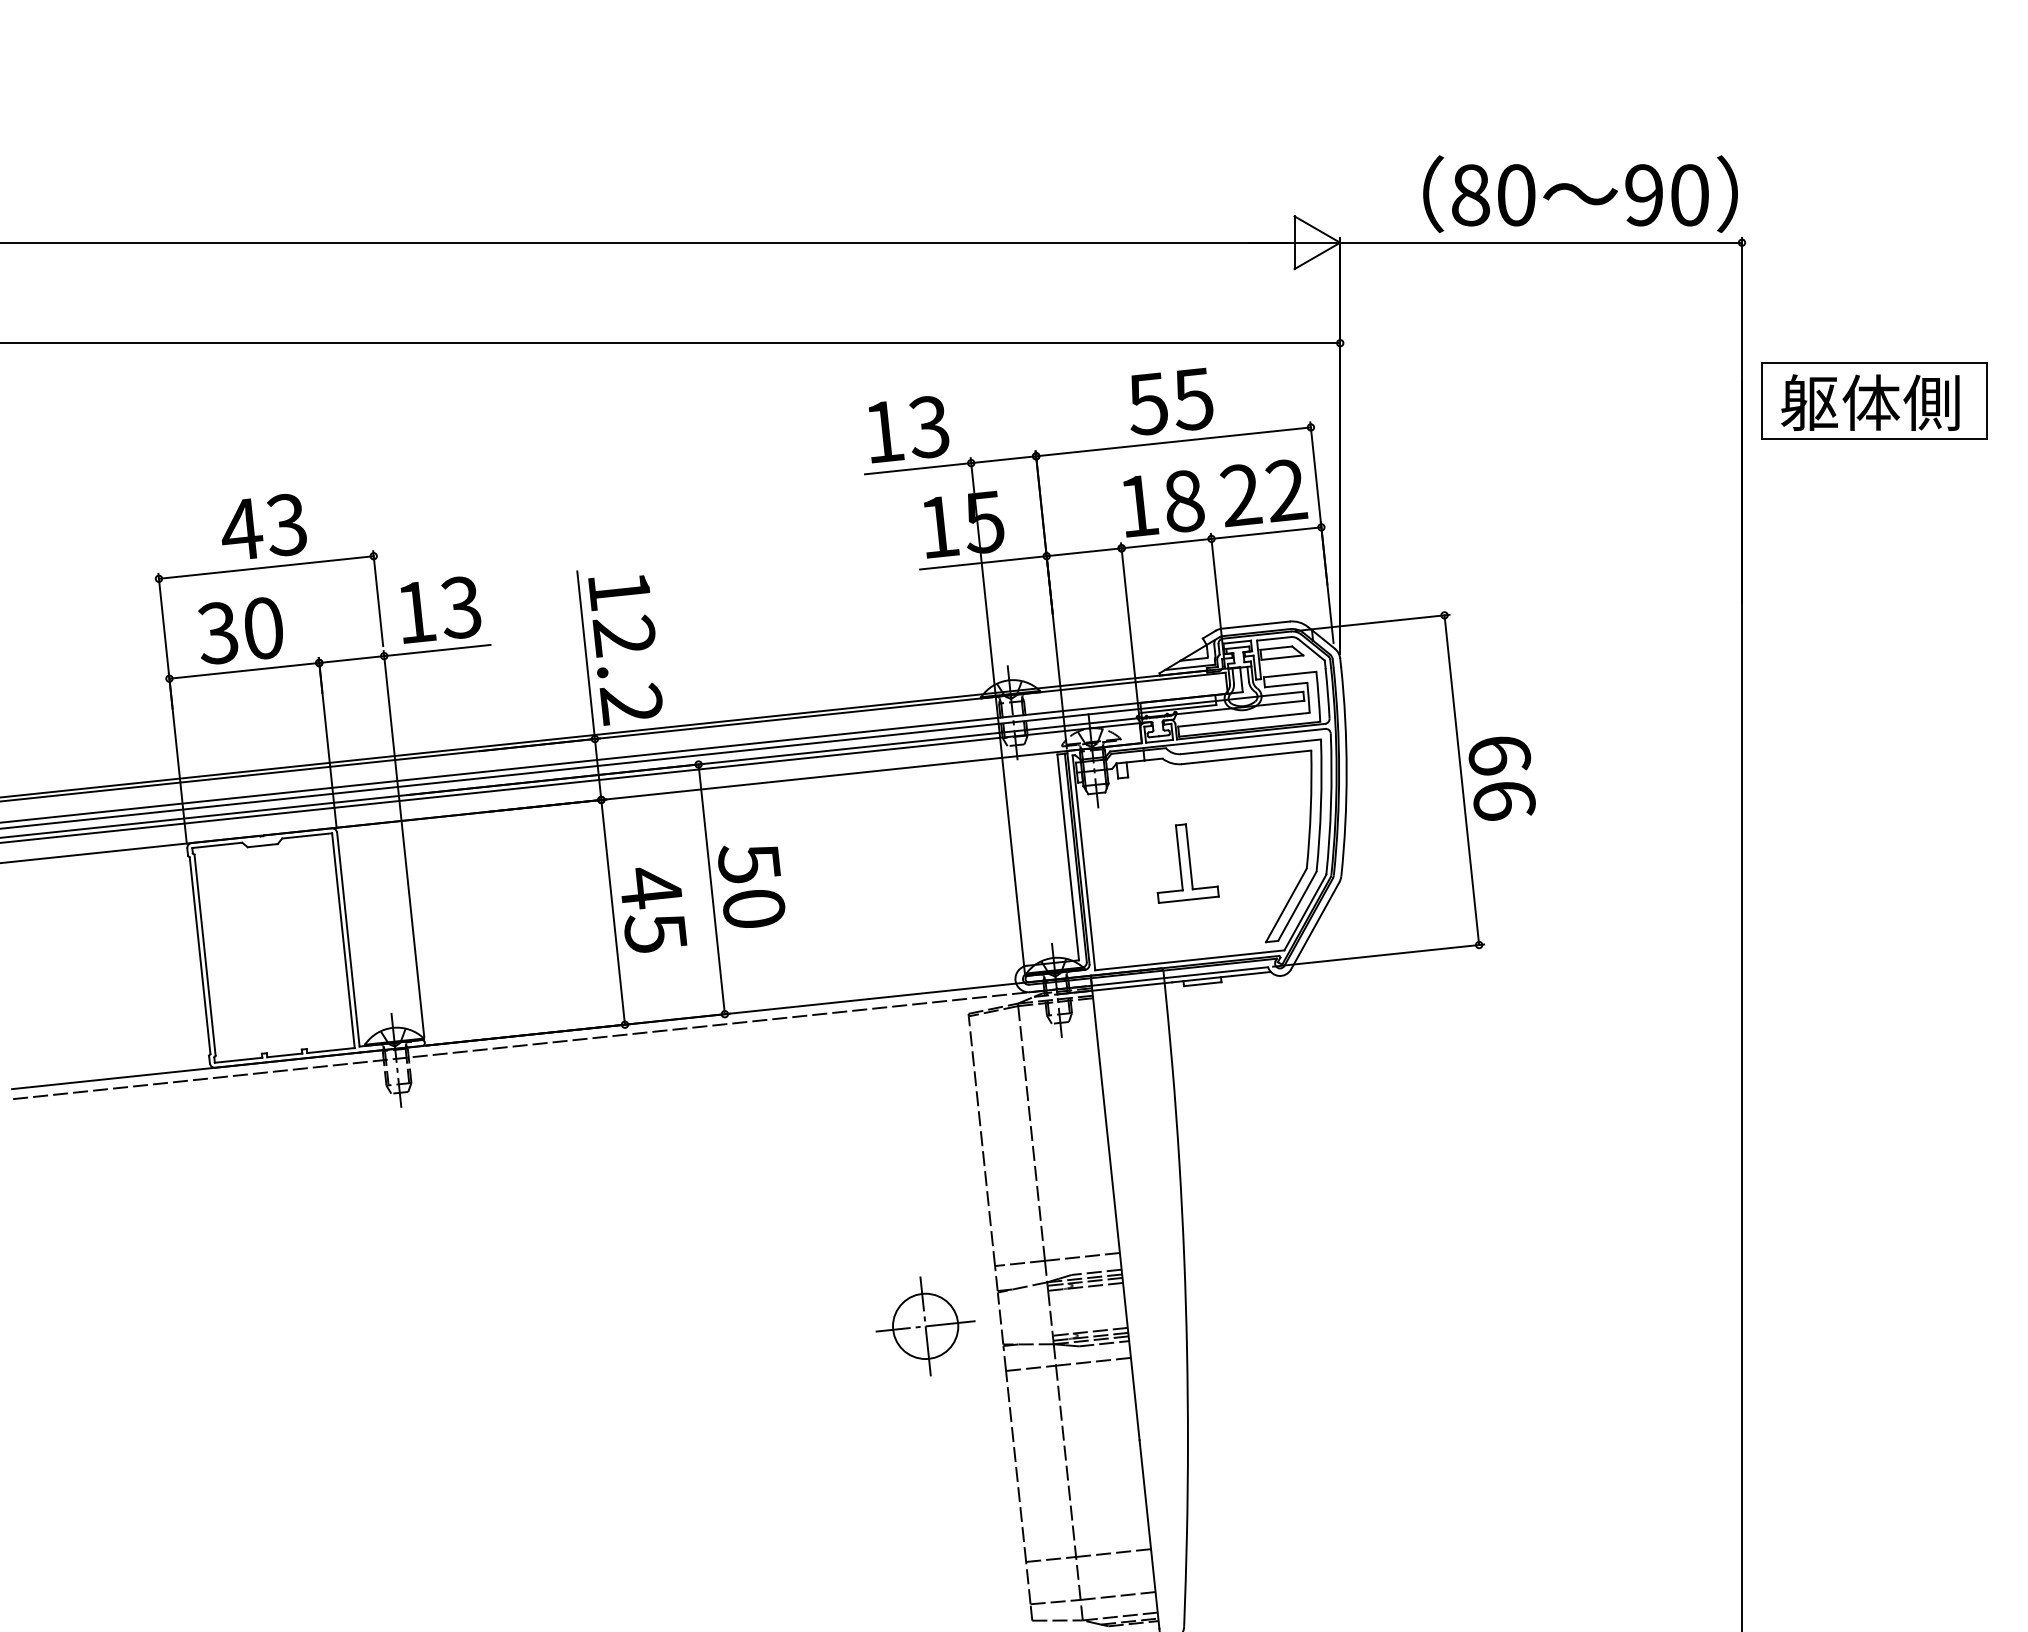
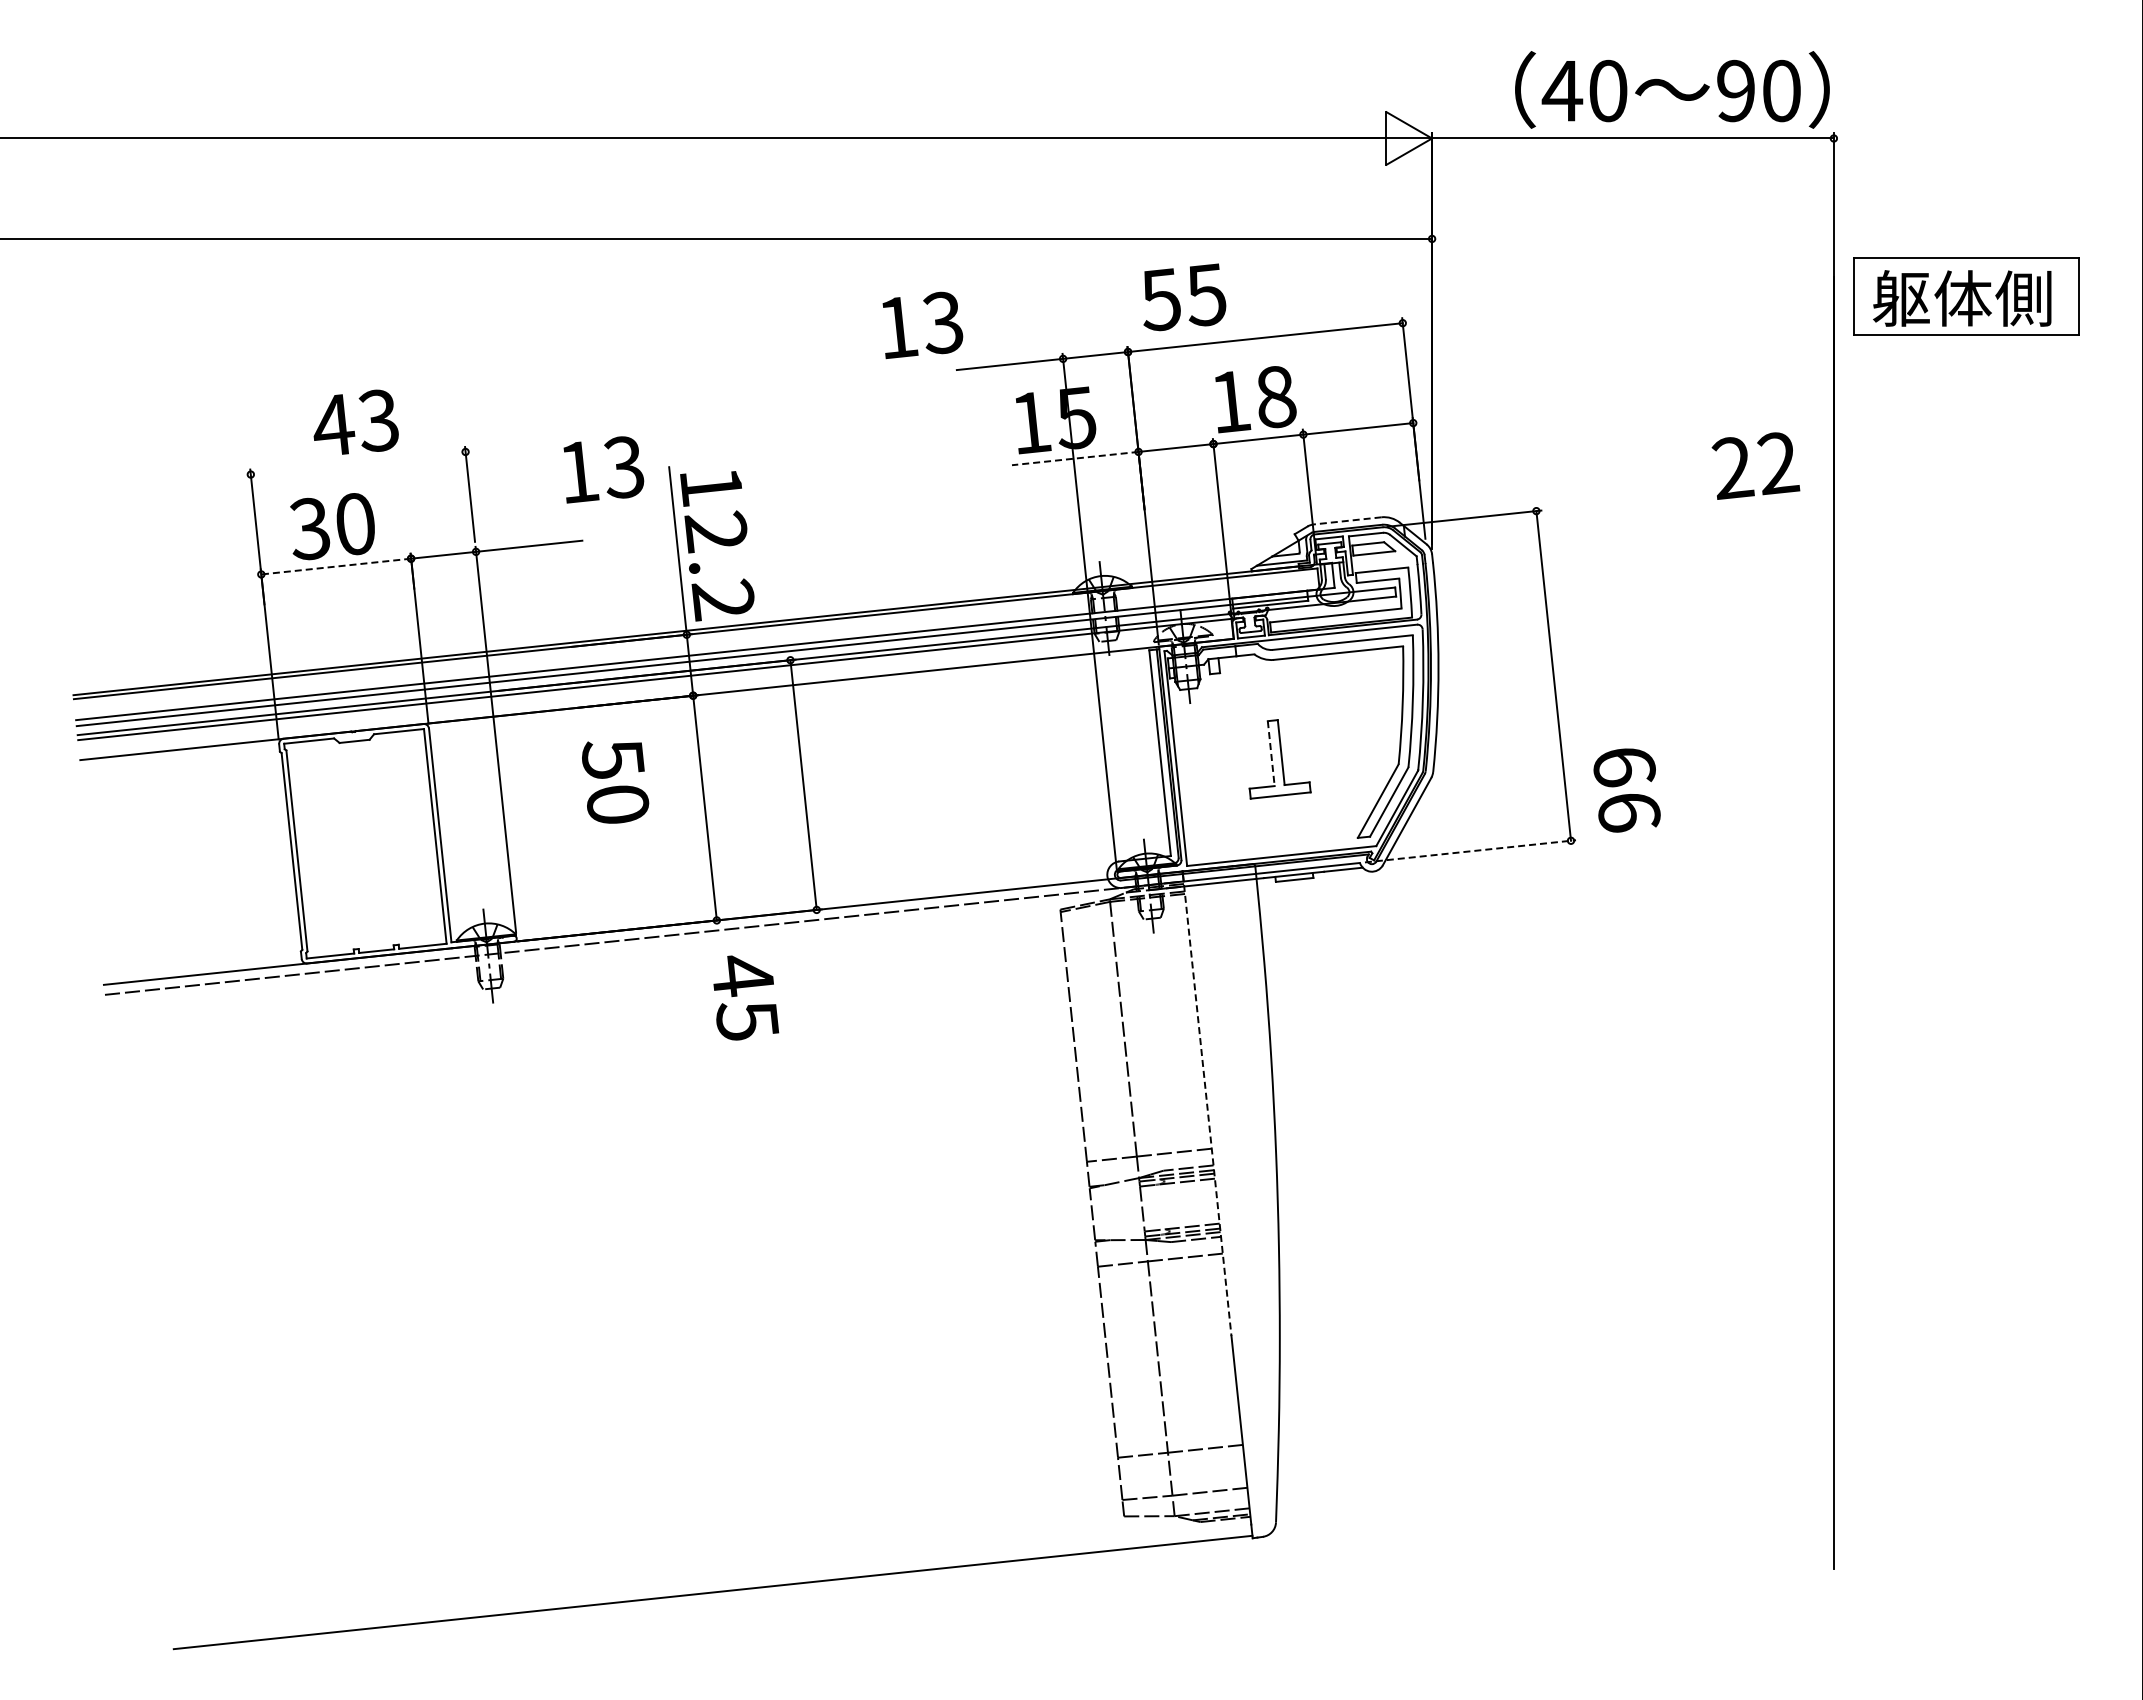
text: (1470, 195) -> (1562, 91), 80 -> 40
text: (1171, 401) -> (1184, 297), moved
text: (908, 429) -> (922, 325), moved
text: (1263, 492) -> (1755, 465), moved
line: (983, 562) -> (1075, 458), solid -> dashed
line: (265, 566) -> (357, 462), removed
text: (440, 609) -> (603, 469), moved
line: (1255, 624) -> (1347, 520), solid -> dashed
line: (243, 670) -> (335, 566), solid -> dashed
text: (1501, 778) -> (1626, 790), moved
line: (1179, 857) -> (1271, 753), solid -> dashed
text: (751, 886) -> (615, 782), moved
text: (654, 909) -> (746, 997), moved
line: (1378, 955) -> (1470, 851), solid -> dashed
line: (1115, 1209) -> (1207, 1105), solid -> dashed
part: (925, 1326) -> (1017, 1222), removed

